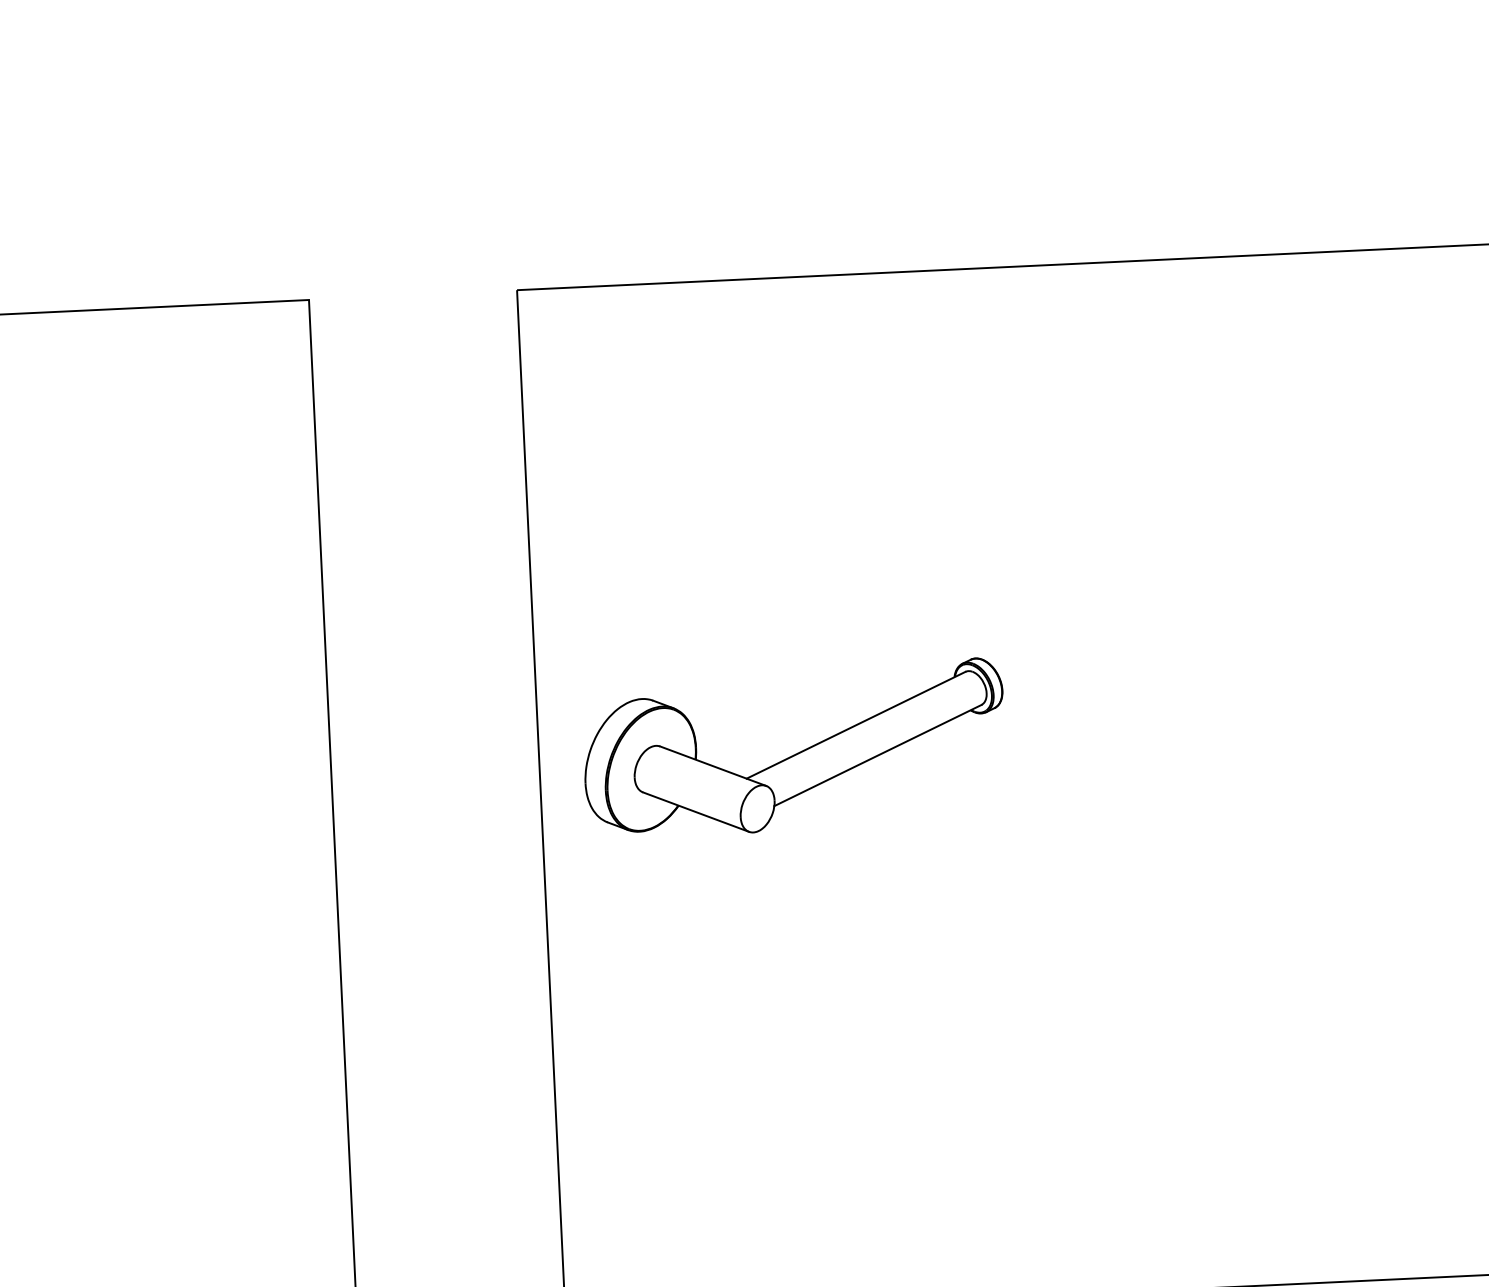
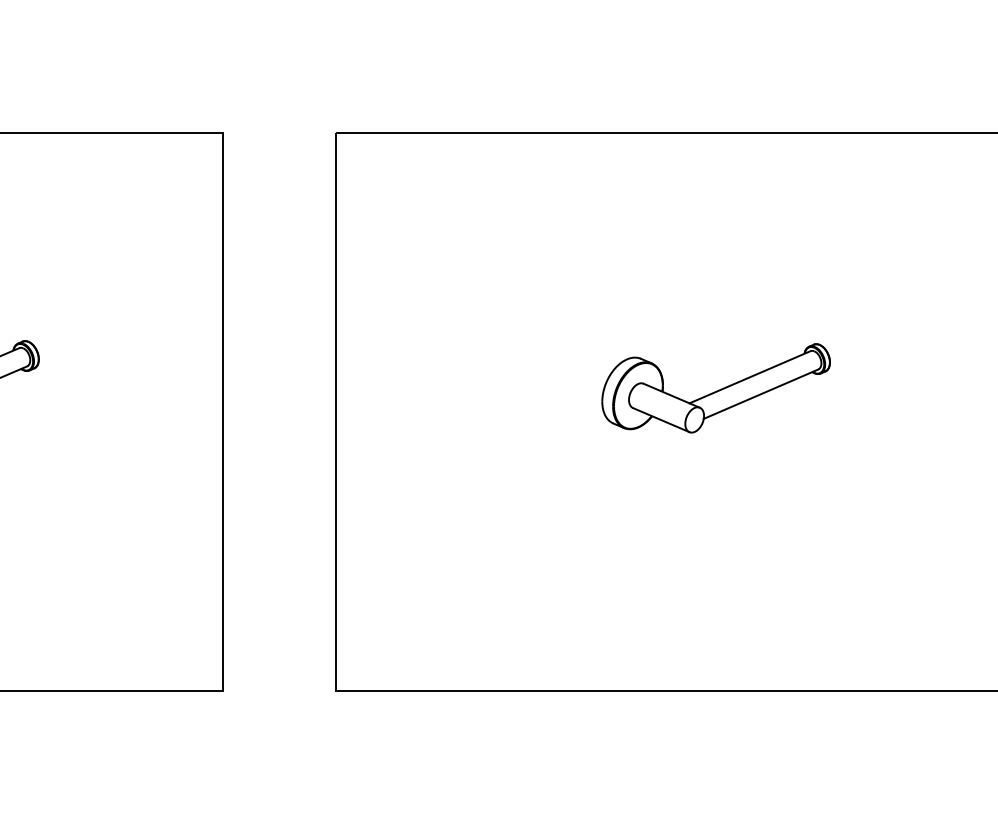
part: (793, 749) -> (715, 388), moved

